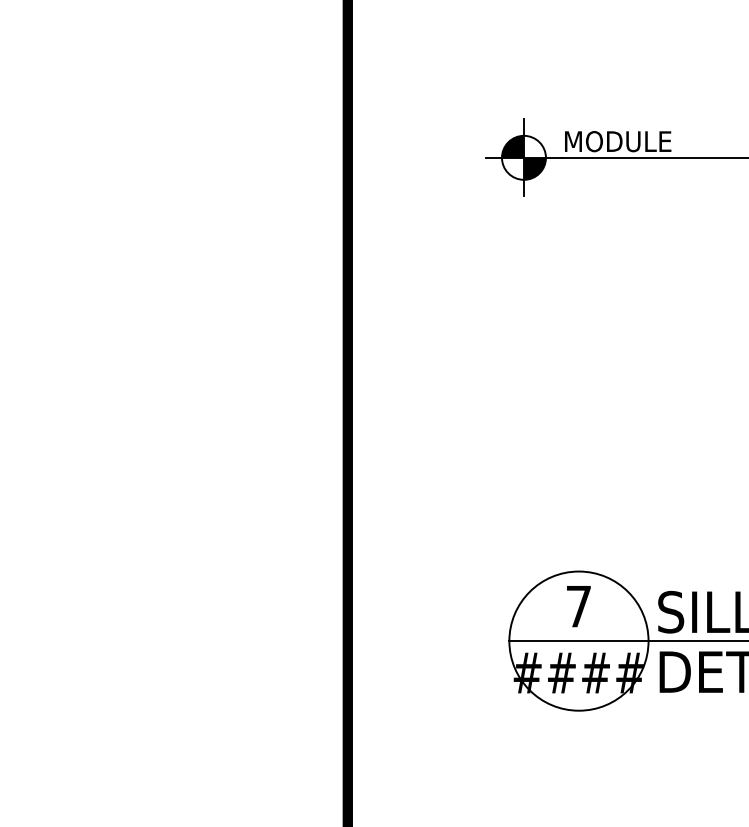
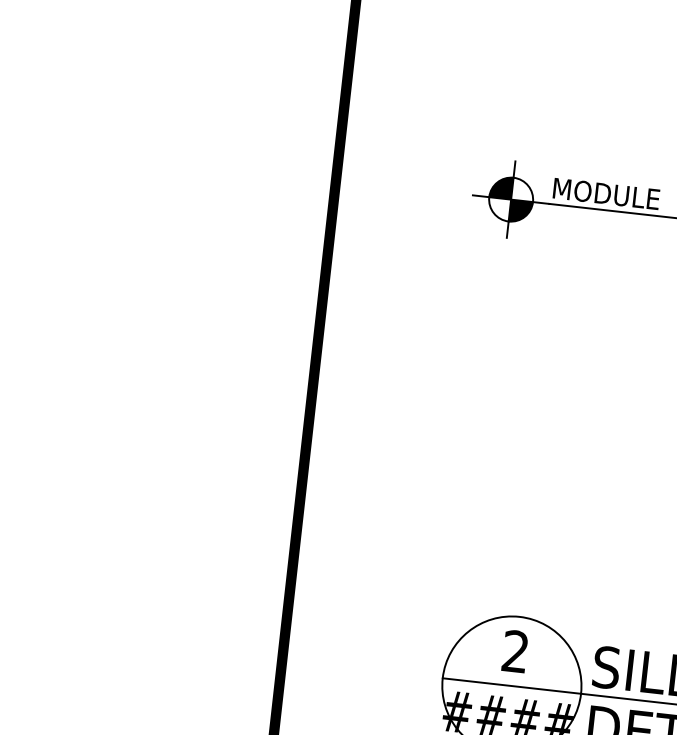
text: (578, 606) -> (515, 651), 7 -> 2

